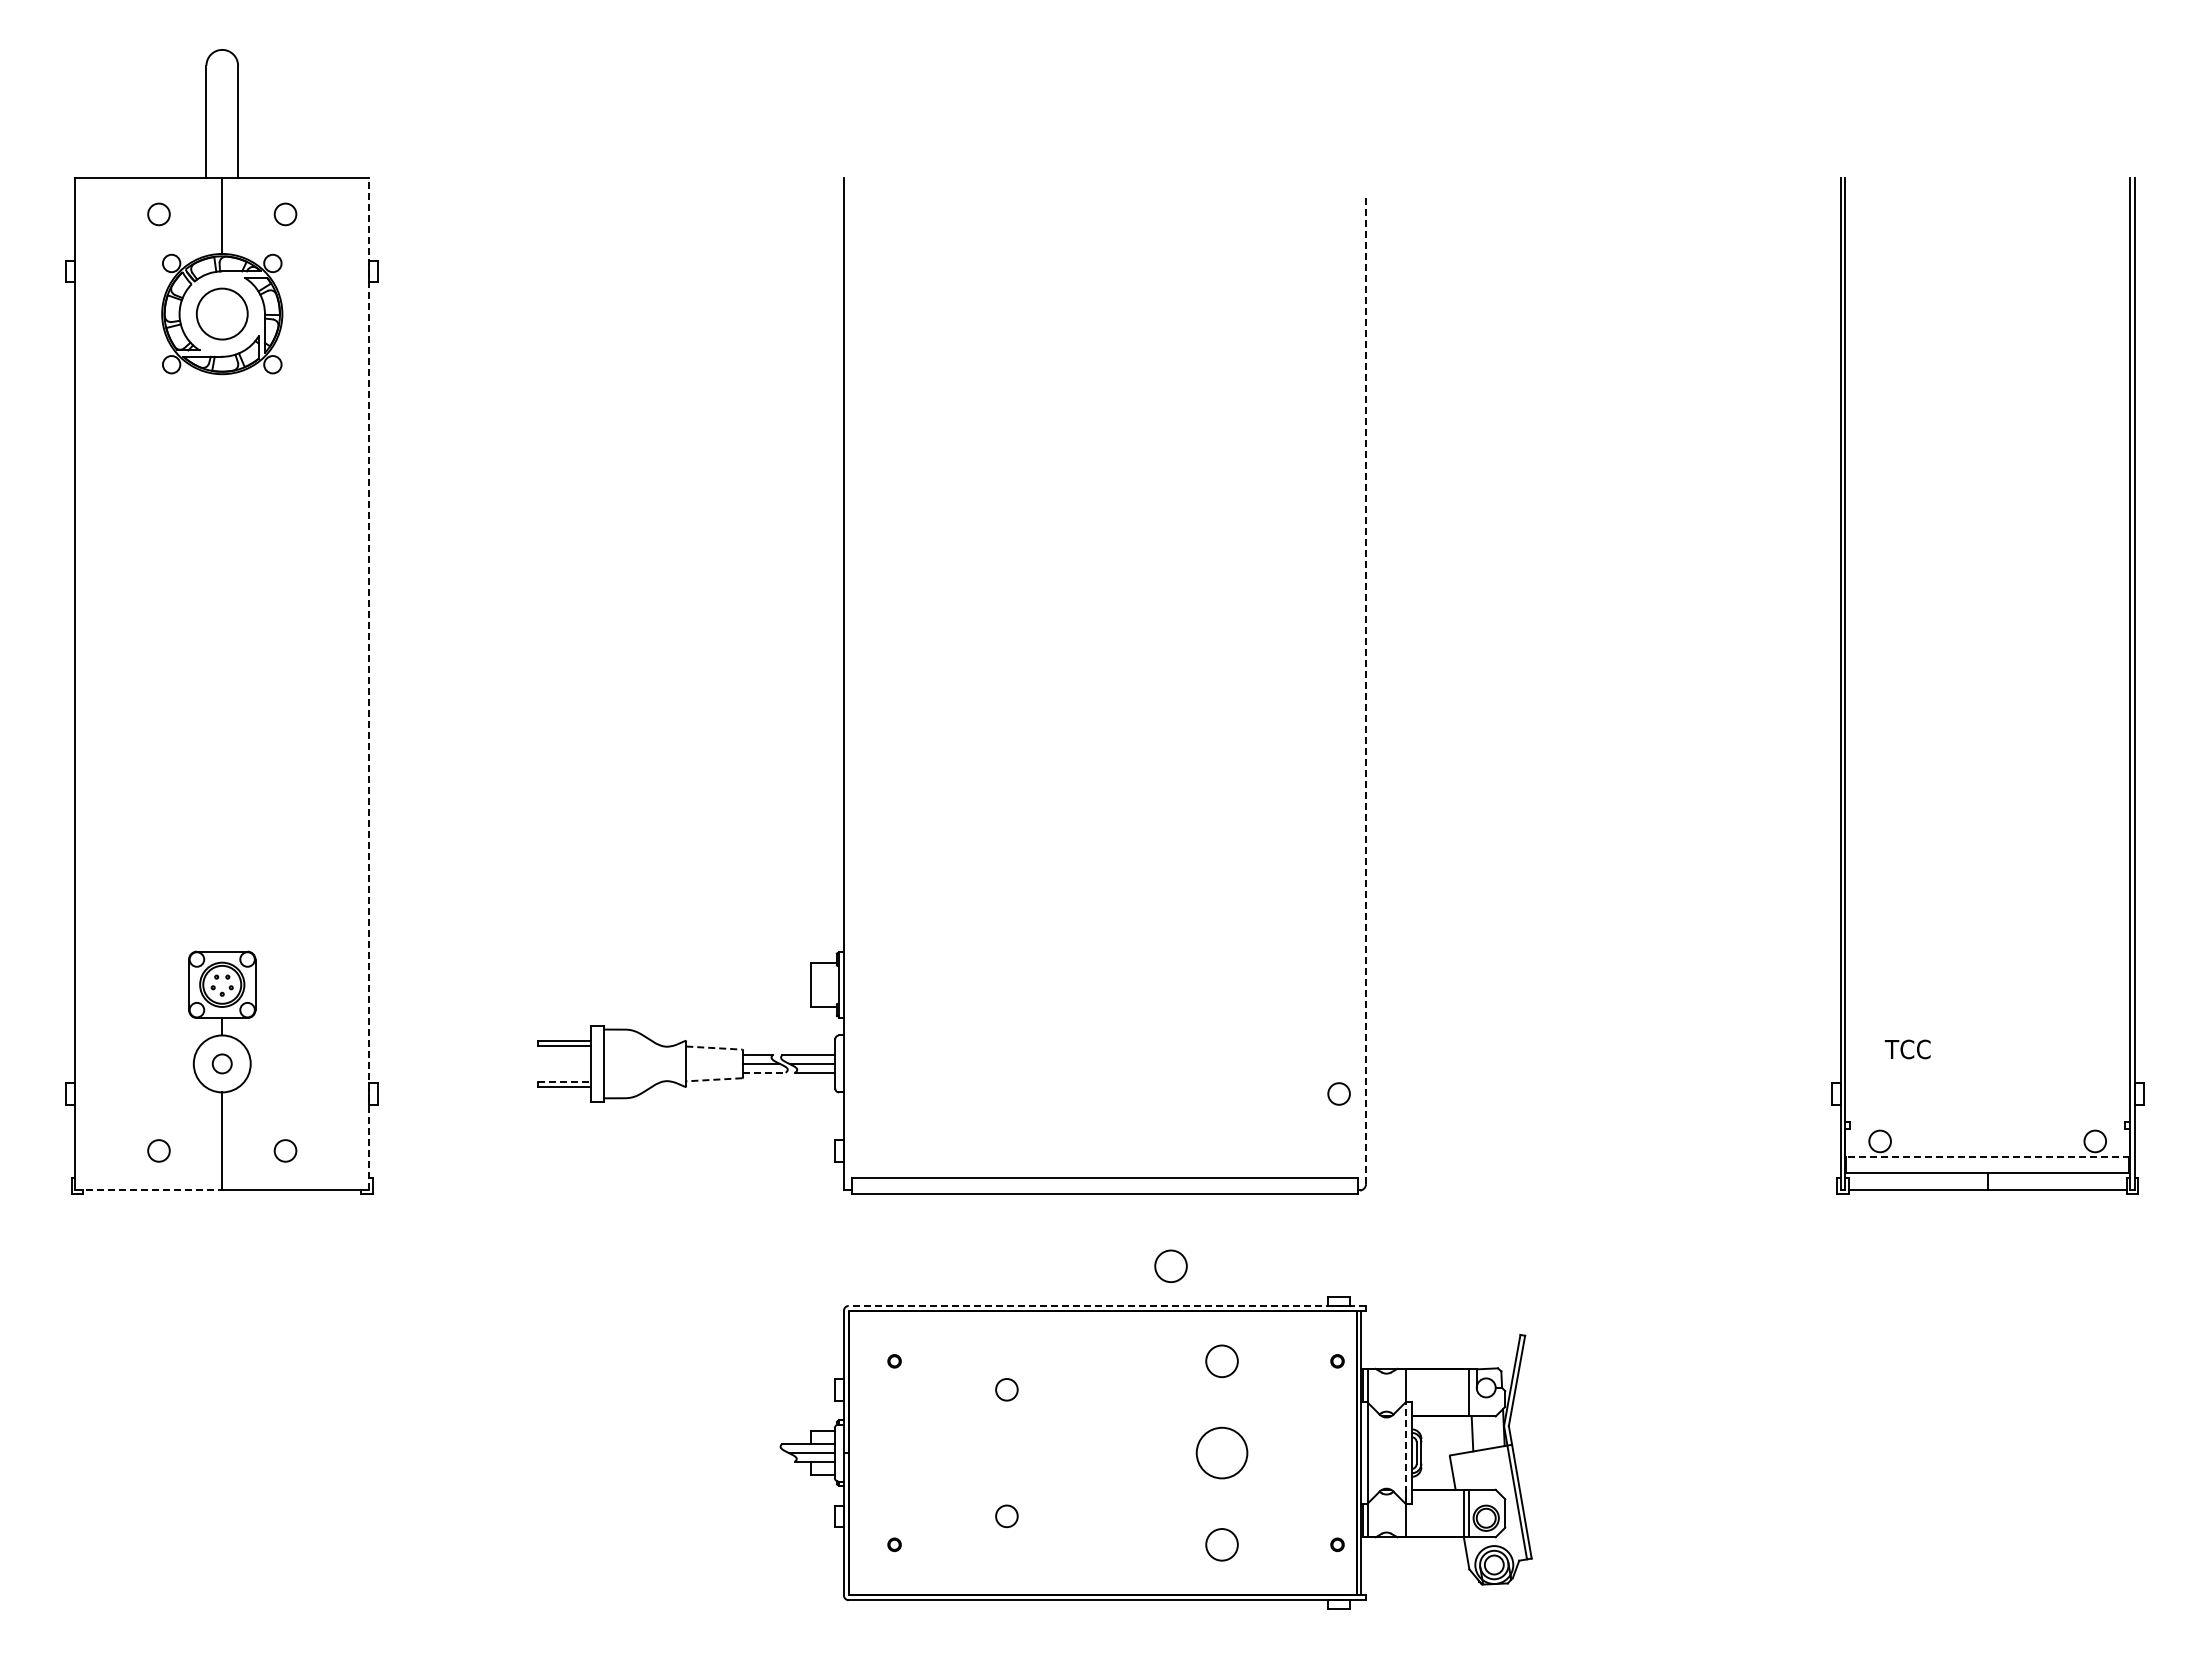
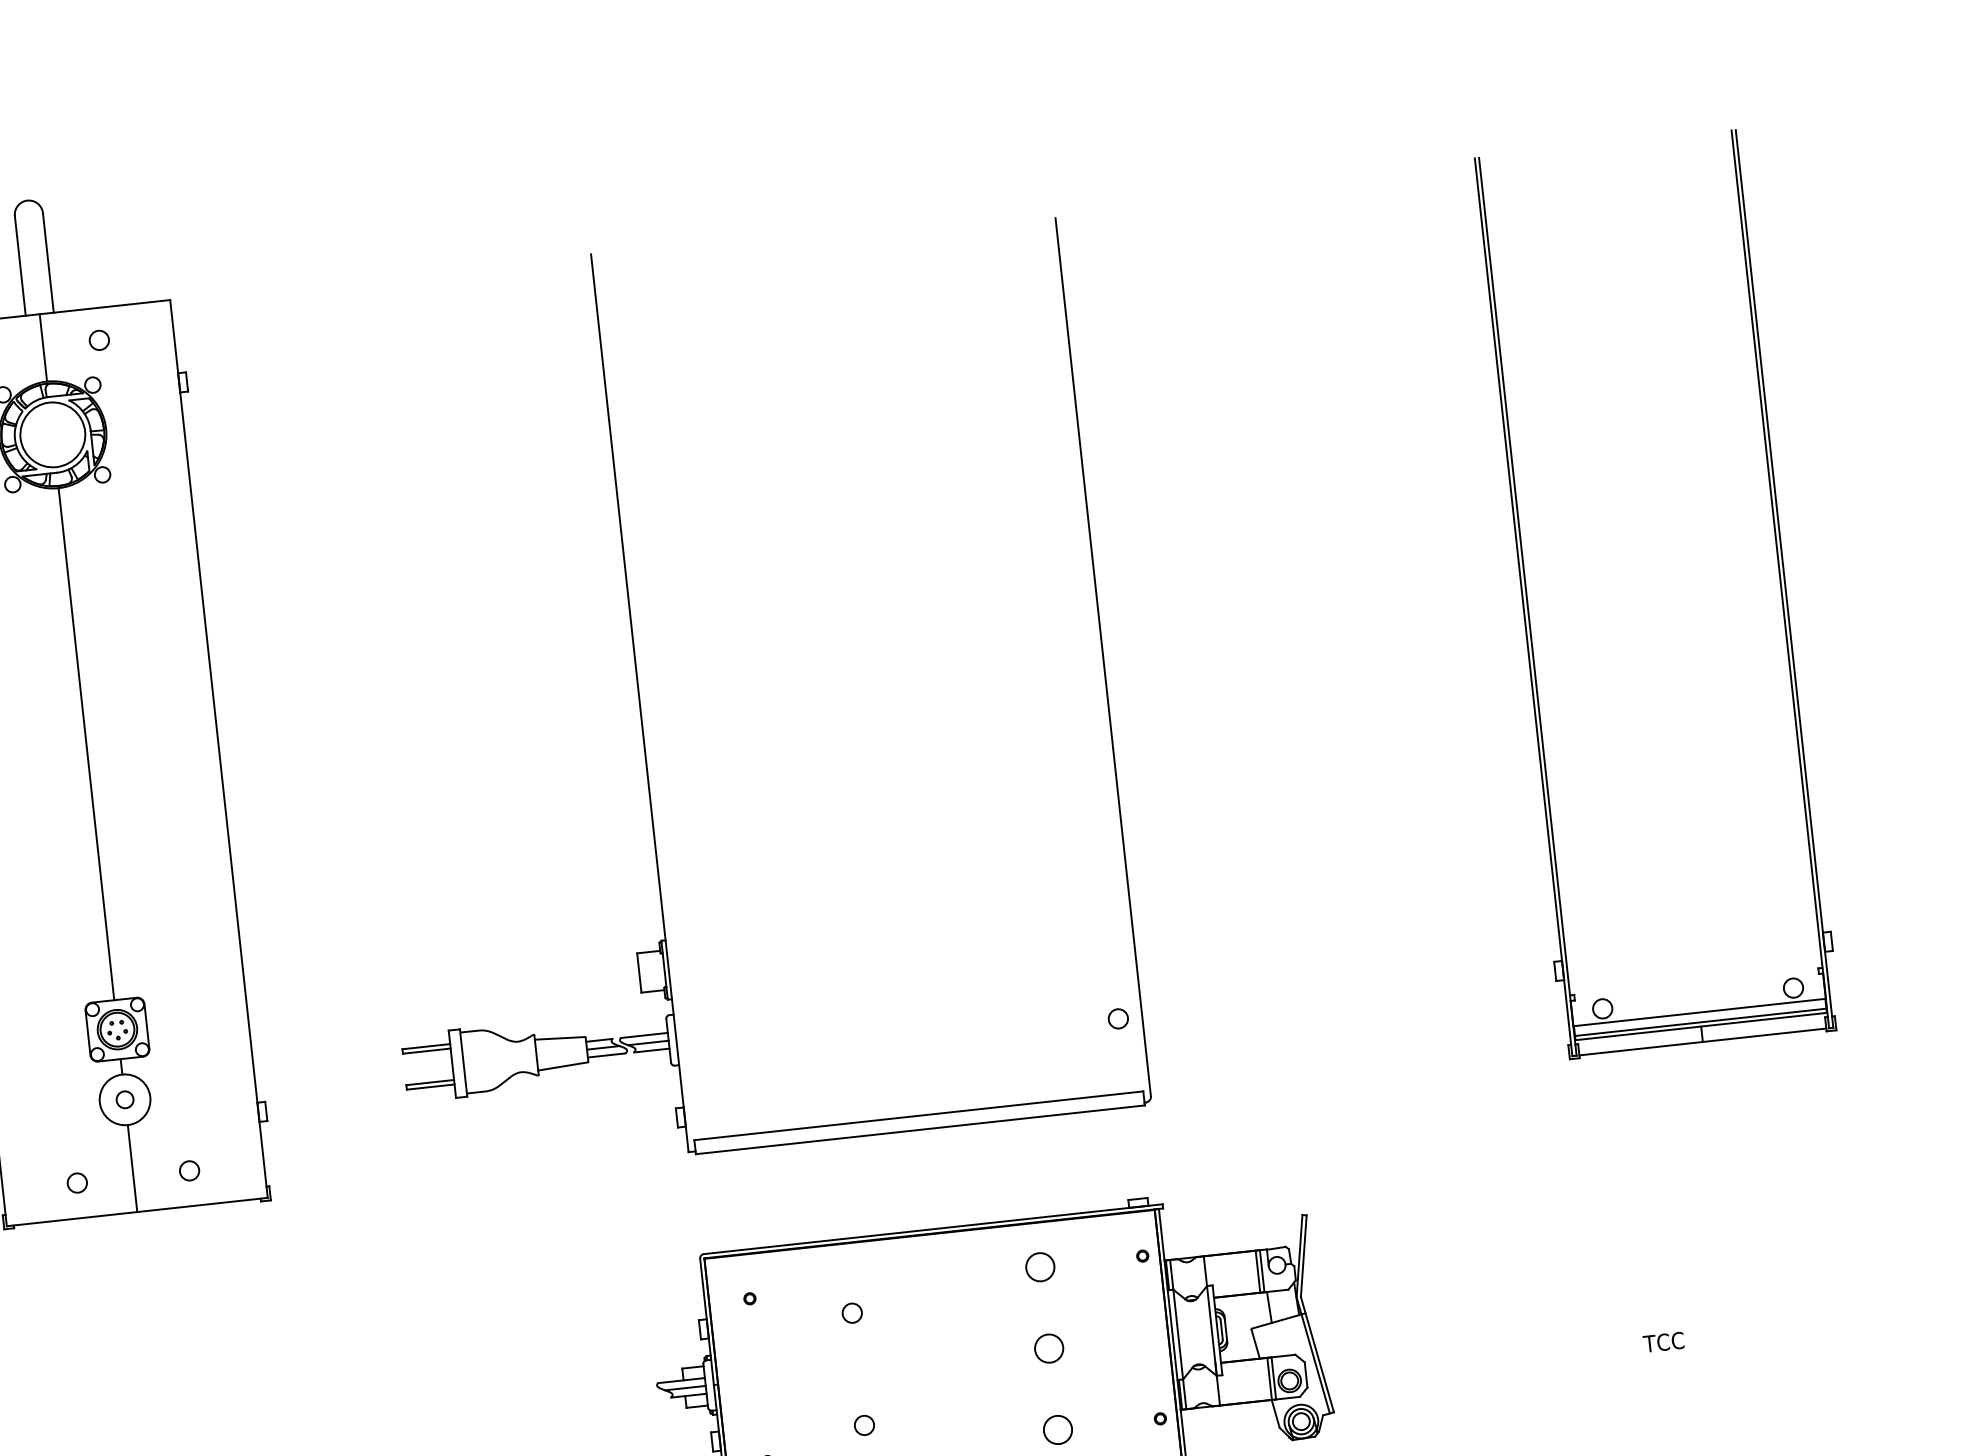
circle: (221, 313) -> (52, 434), size x1.43
line: (222, 662) -> (86, 743), added
line: (369, 683) -> (219, 748), dashed -> solid
line: (1366, 688) -> (1103, 656), dashed -> solid
line: (714, 1048) -> (560, 1038), dashed -> solid
text: (1907, 1049) -> (1663, 1342), moved
line: (764, 1072) -> (606, 1055), dashed -> solid
line: (713, 1079) -> (562, 1066), dashed -> solid
line: (564, 1081) -> (430, 1082), dashed -> solid
line: (1987, 1157) -> (1699, 1012), dashed -> solid
line: (1987, 1168) -> (1700, 1022), added
line: (148, 1190) -> (71, 1219), dashed -> solid
circle: (1170, 1265) -> (985, 1187), removed
line: (1107, 1305) -> (933, 1228), dashed -> solid
line: (1464, 1392) -> (1258, 1271), added
circle: (1221, 1452) -> (1048, 1348), size x0.62
line: (1405, 1453) -> (1211, 1331), dashed -> solid

